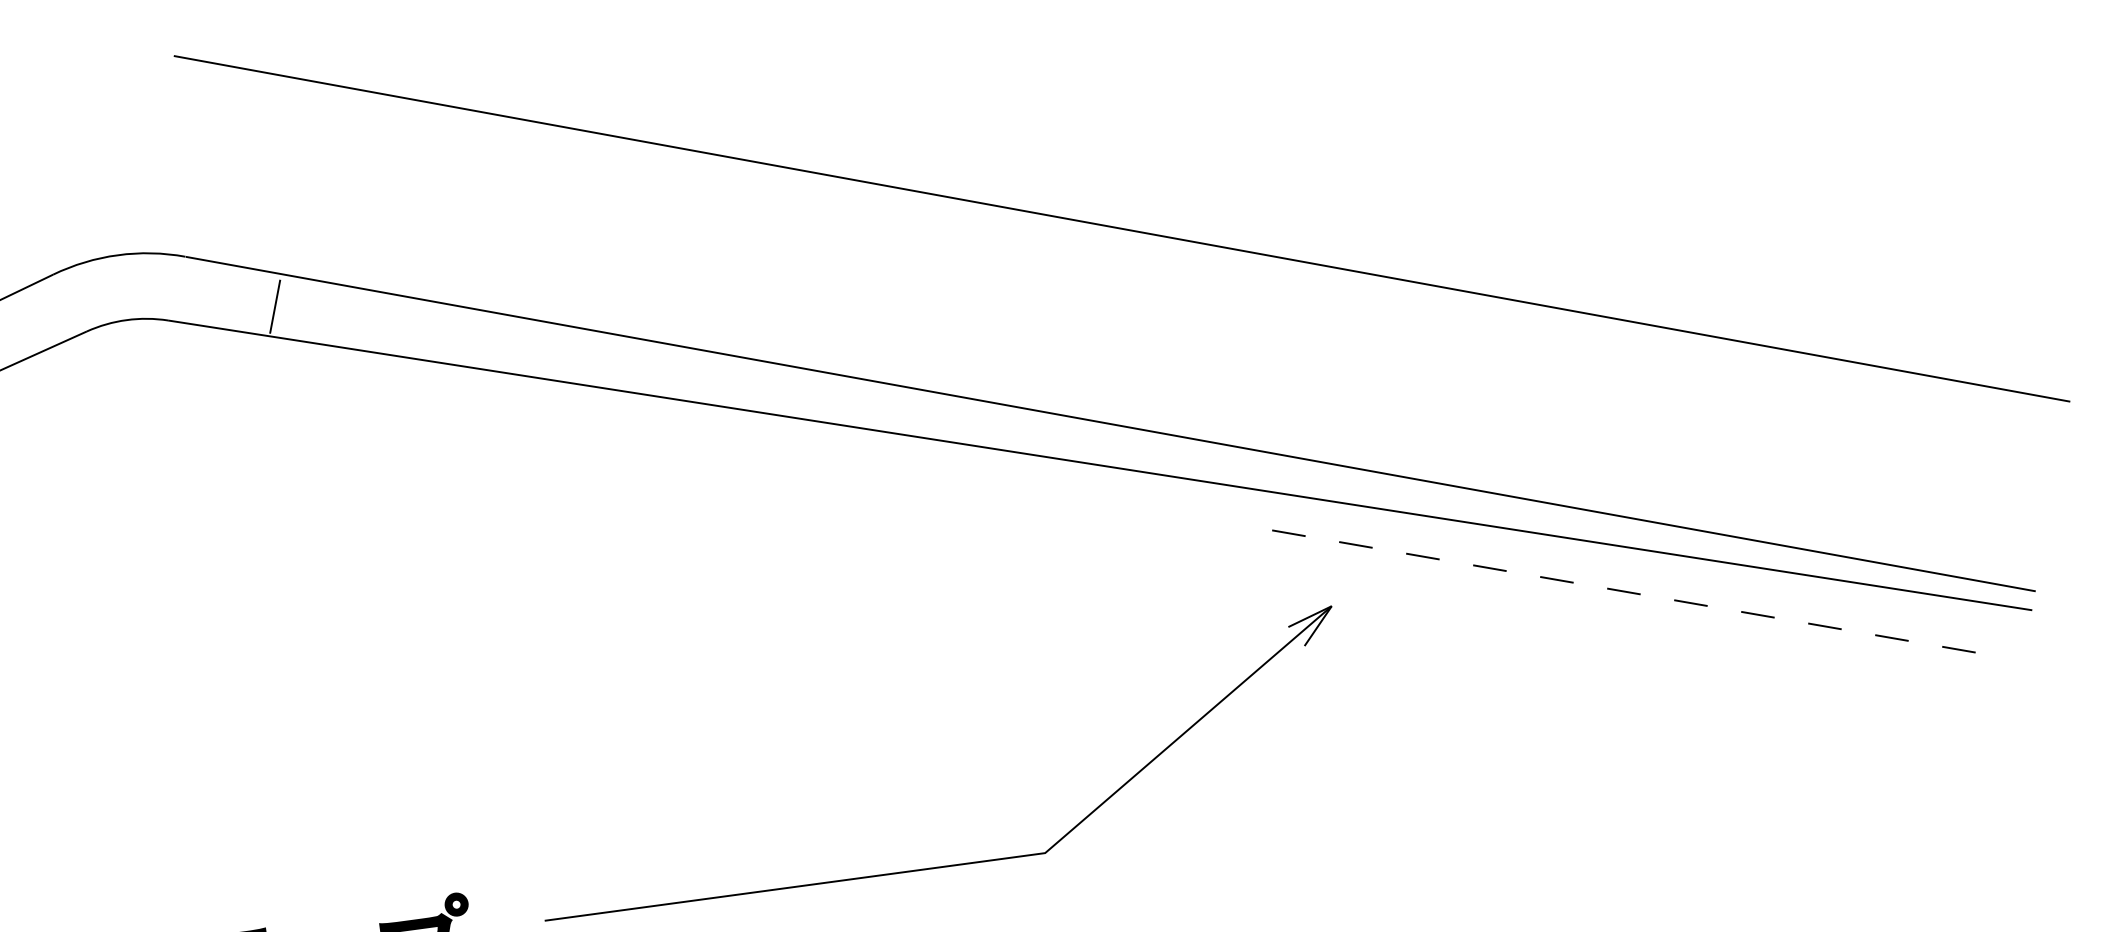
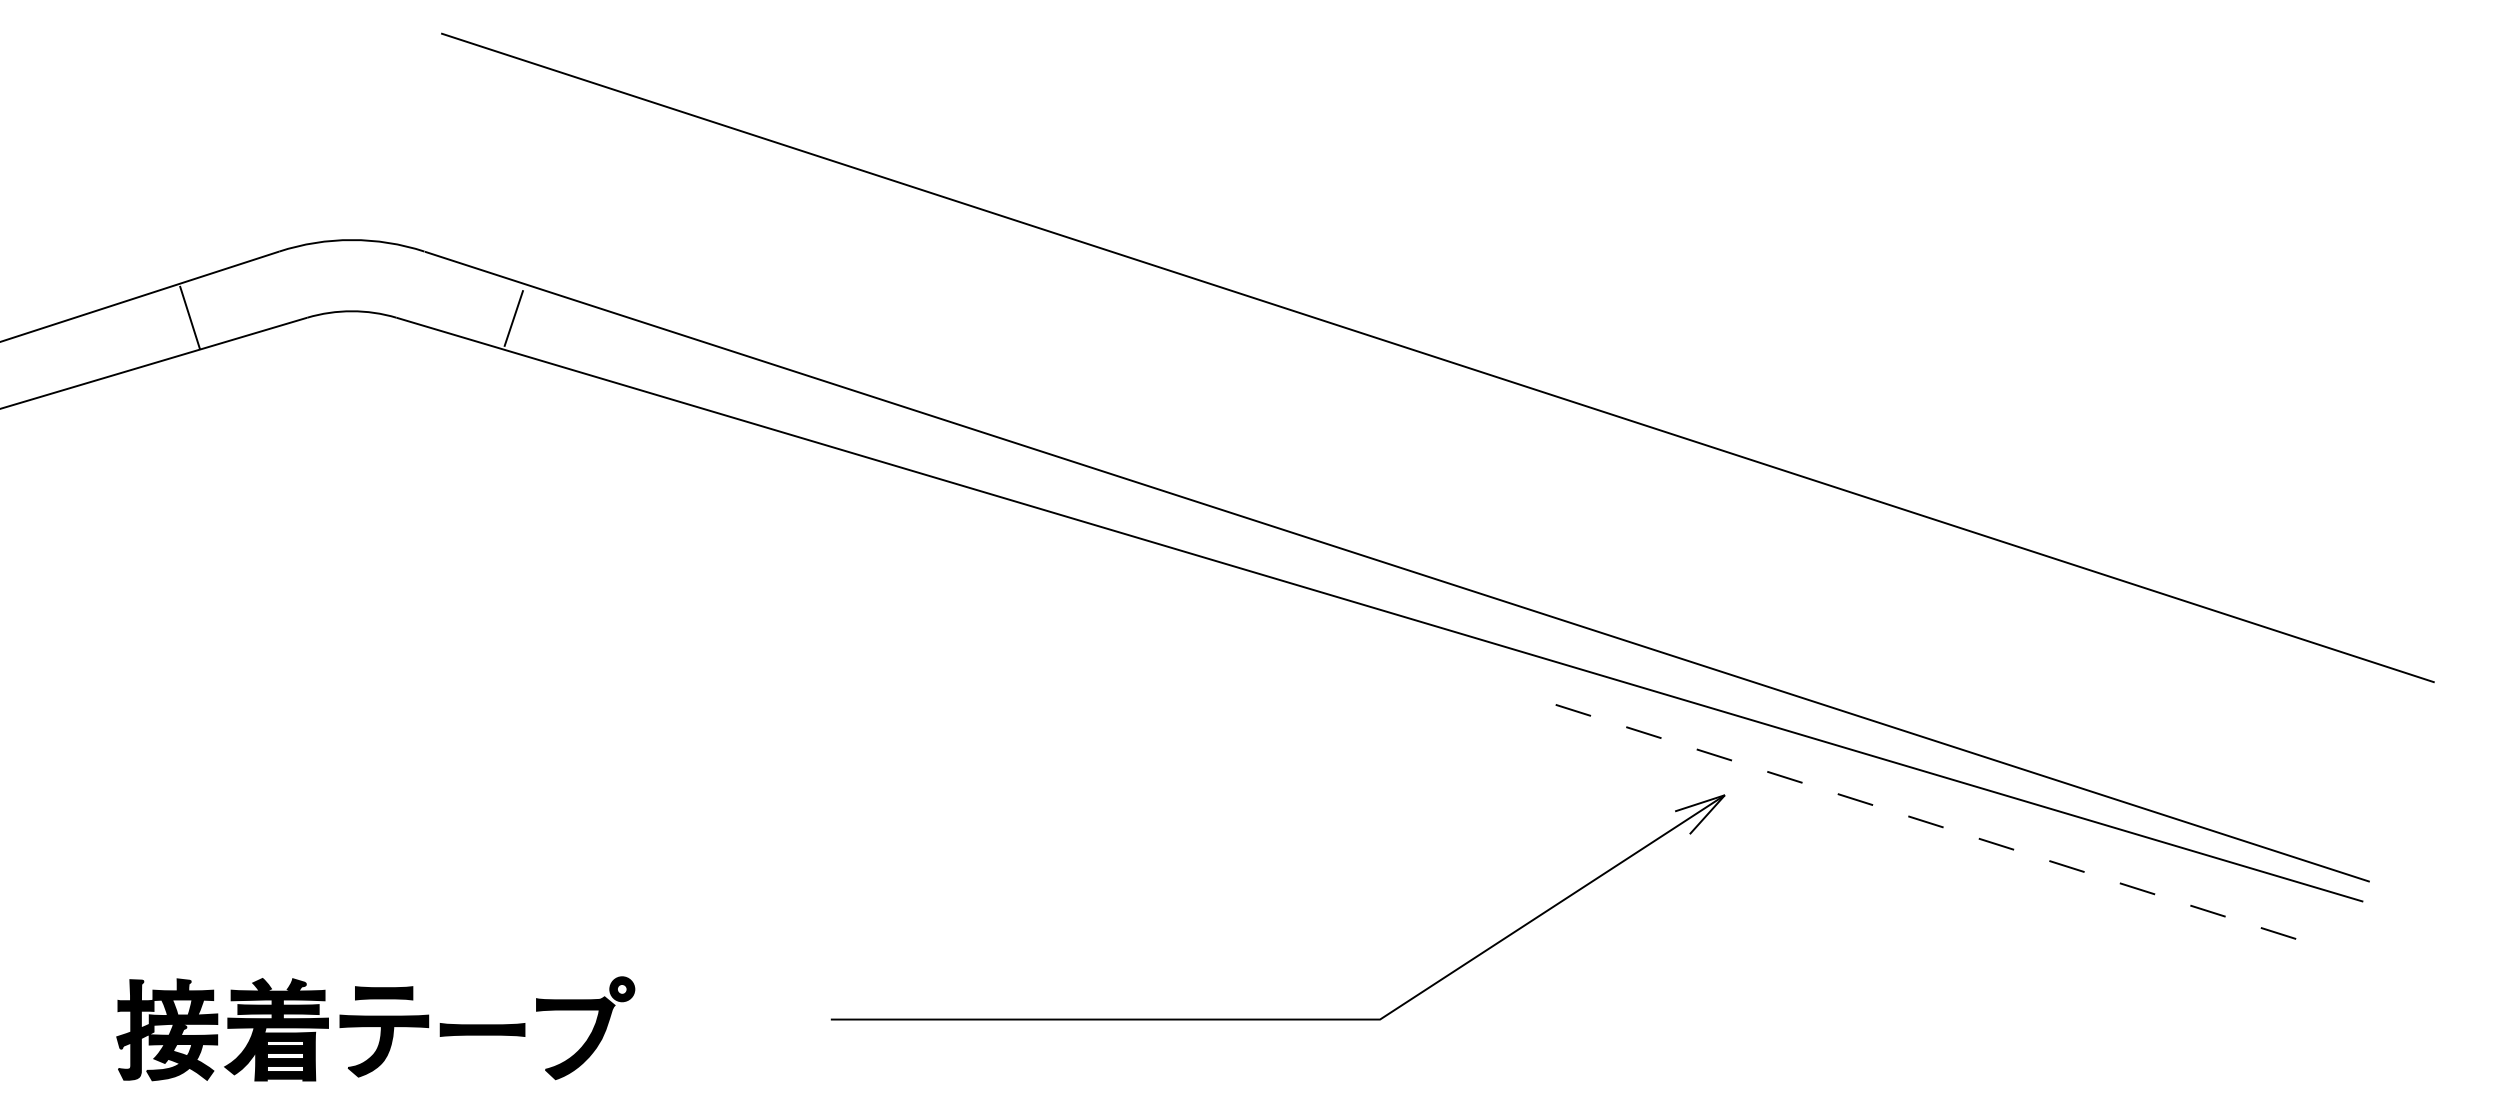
part: (951, 864) -> (1277, 1018), moved

